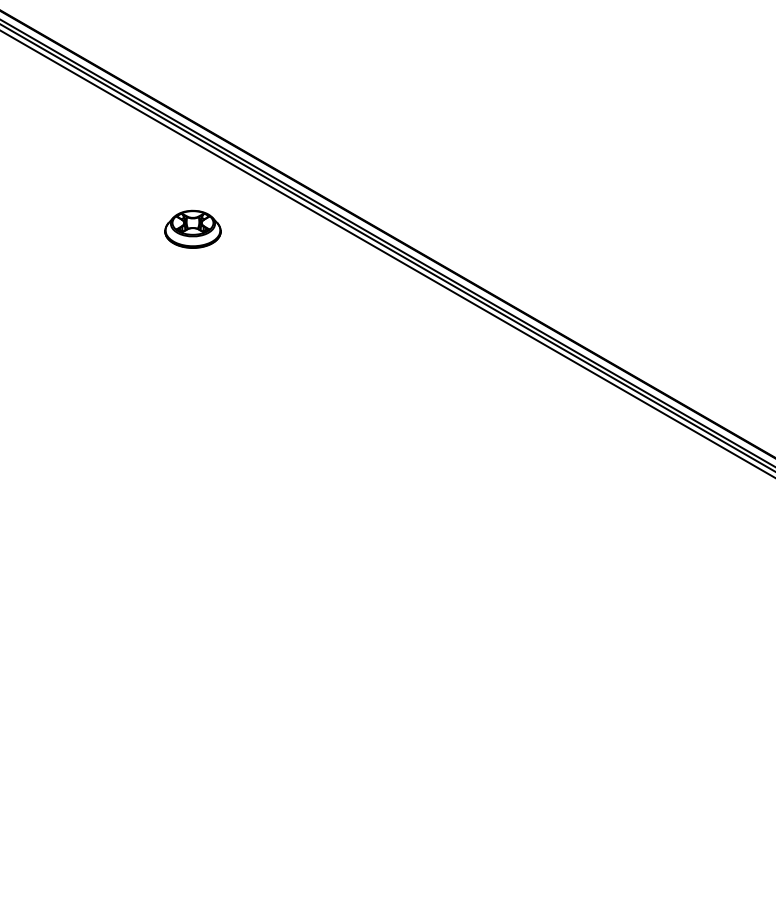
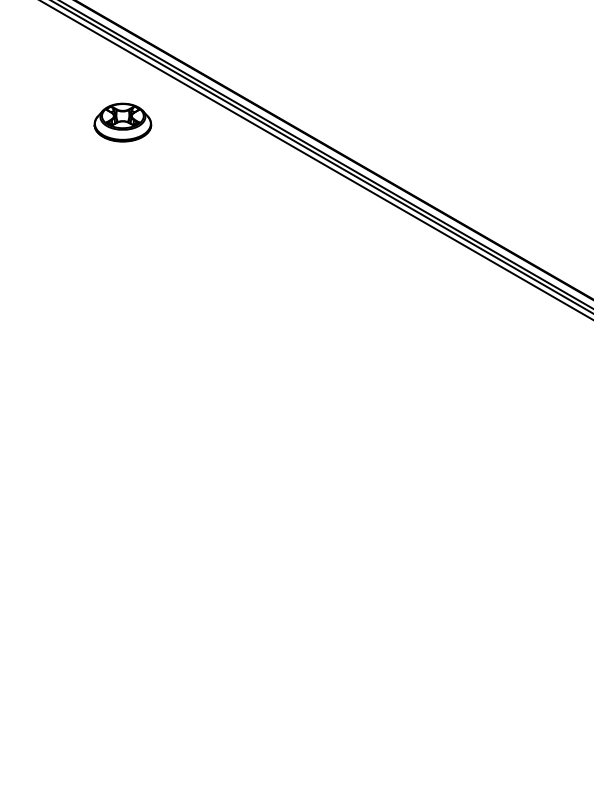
part: (192, 228) -> (122, 121), moved

